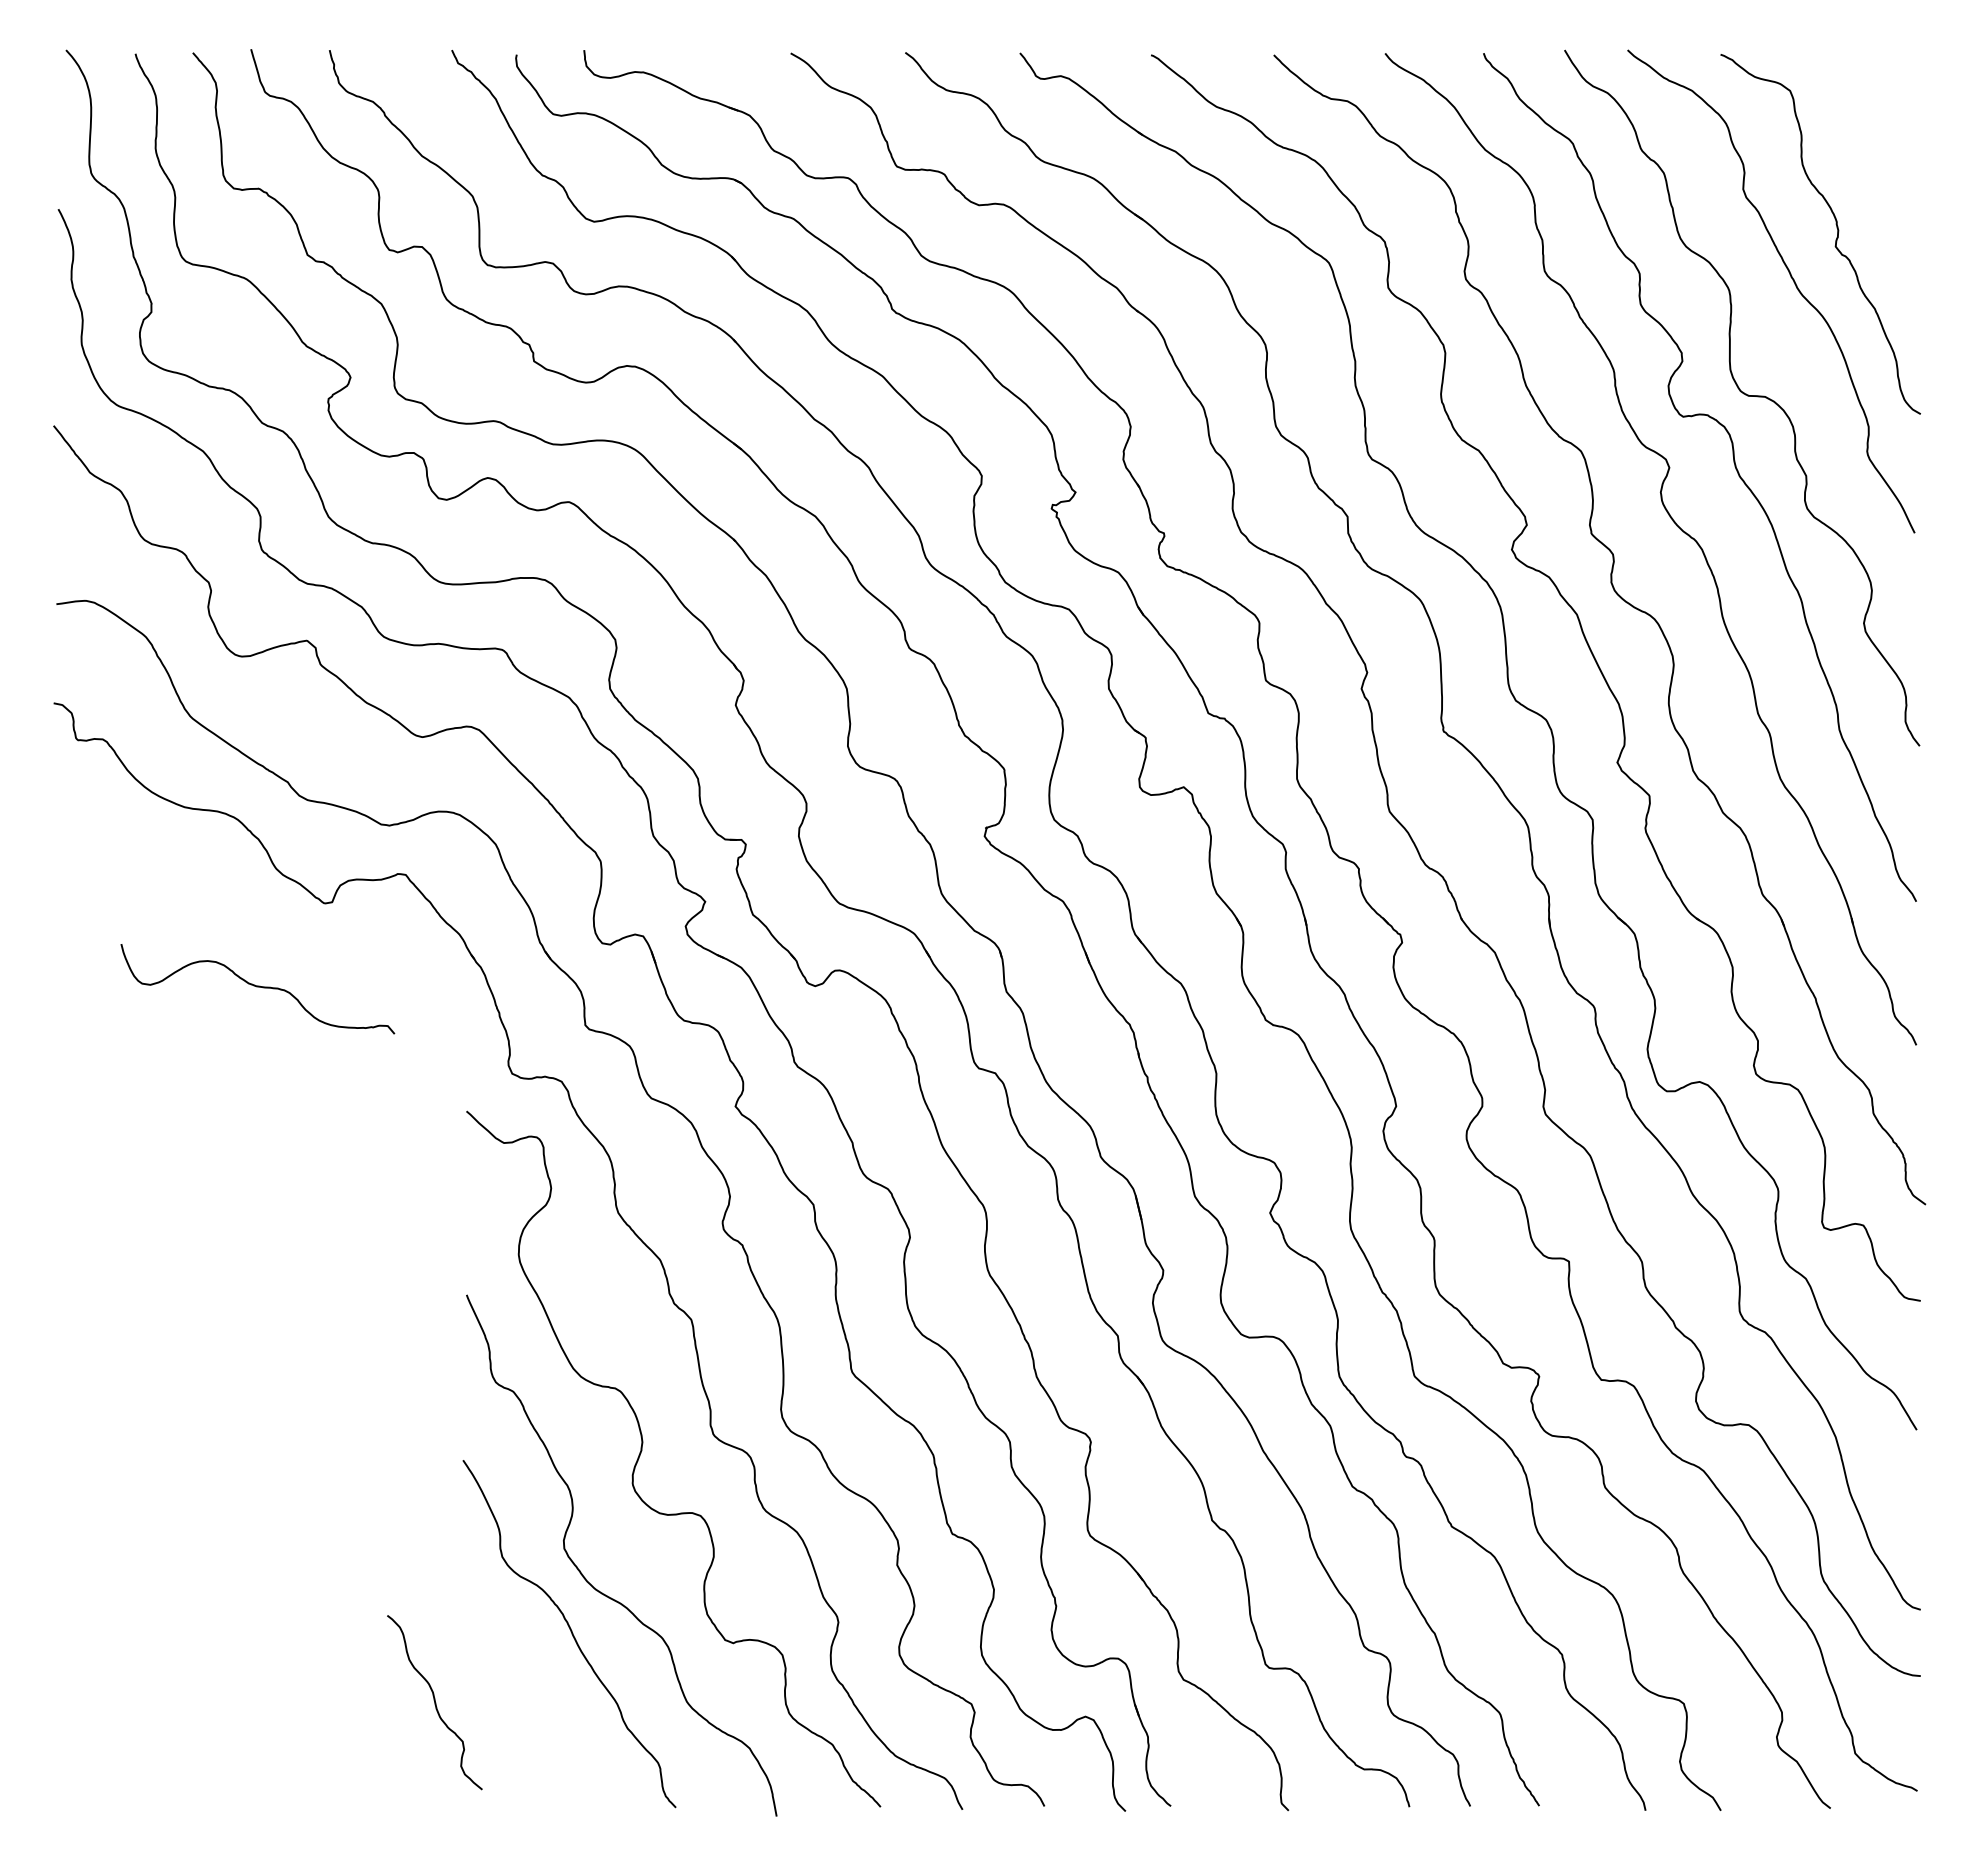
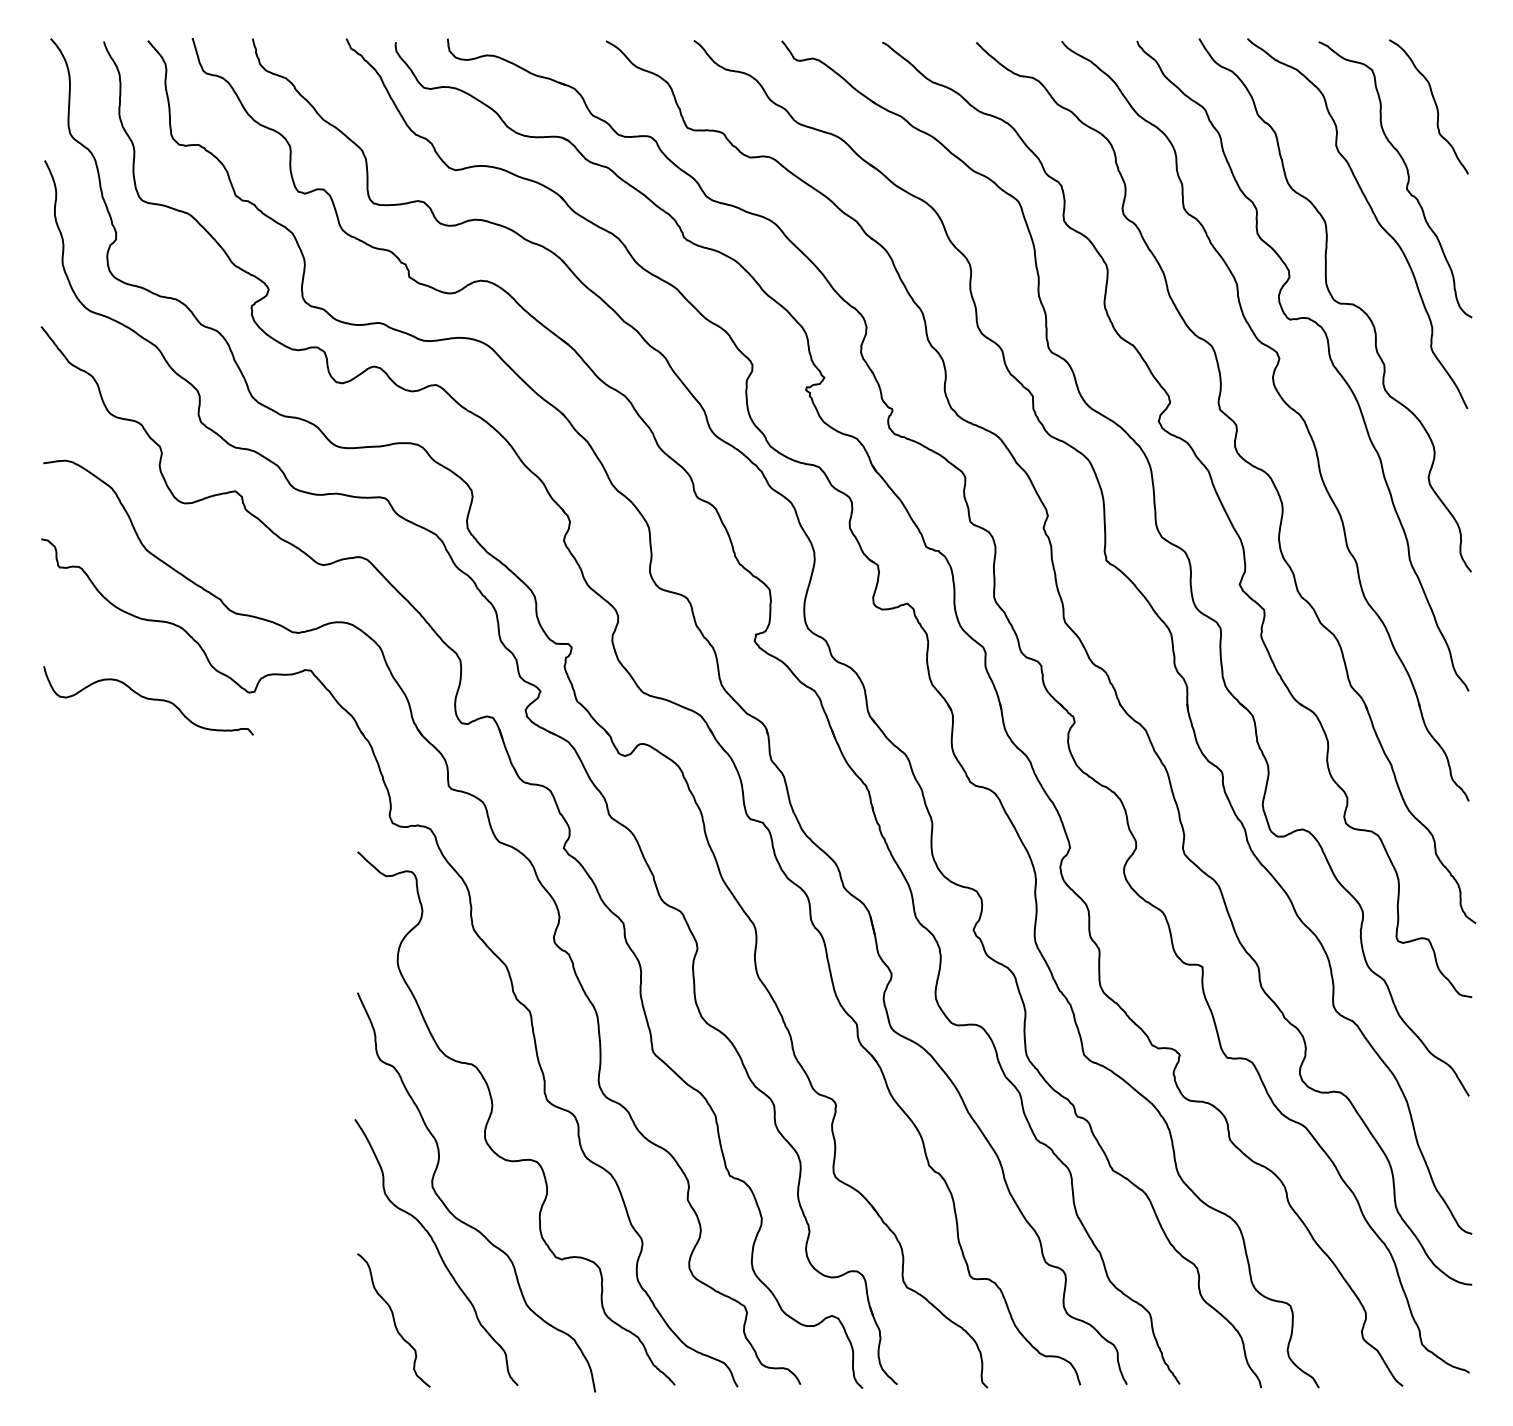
curve: (1872, 136) -> (1435, 104), added
curve: (257, 987) -> (148, 699), moved
curve: (434, 1702) -> (393, 1320), moved

